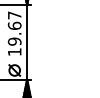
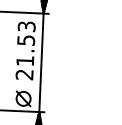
text: (14, 33) -> (25, 50), 19.67 -> 21.53

